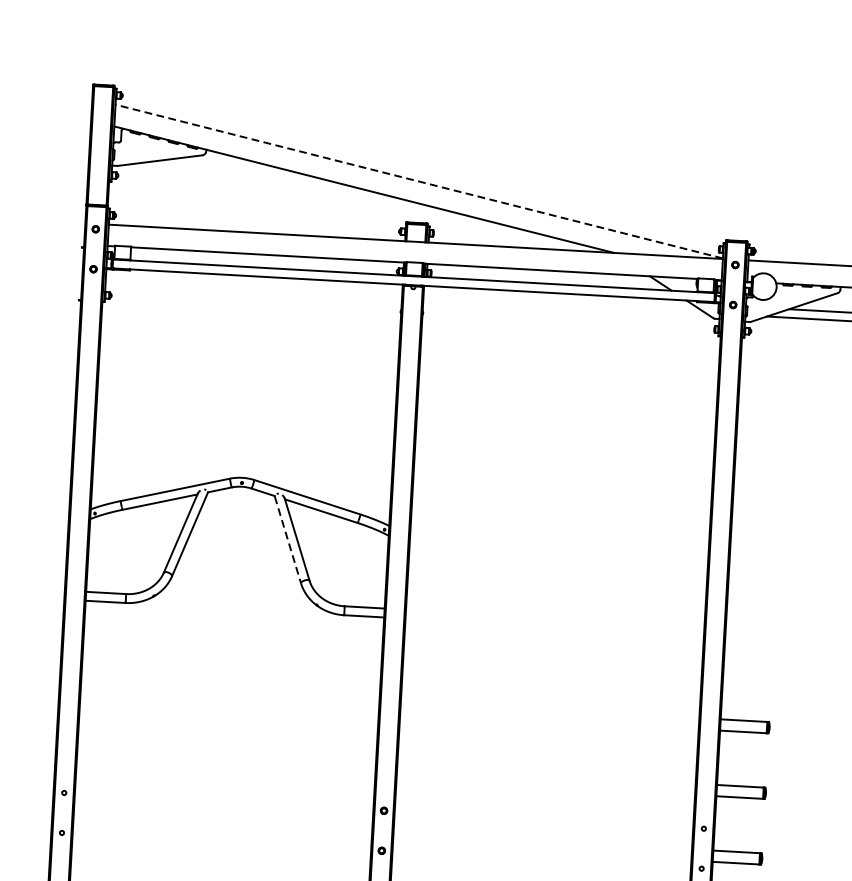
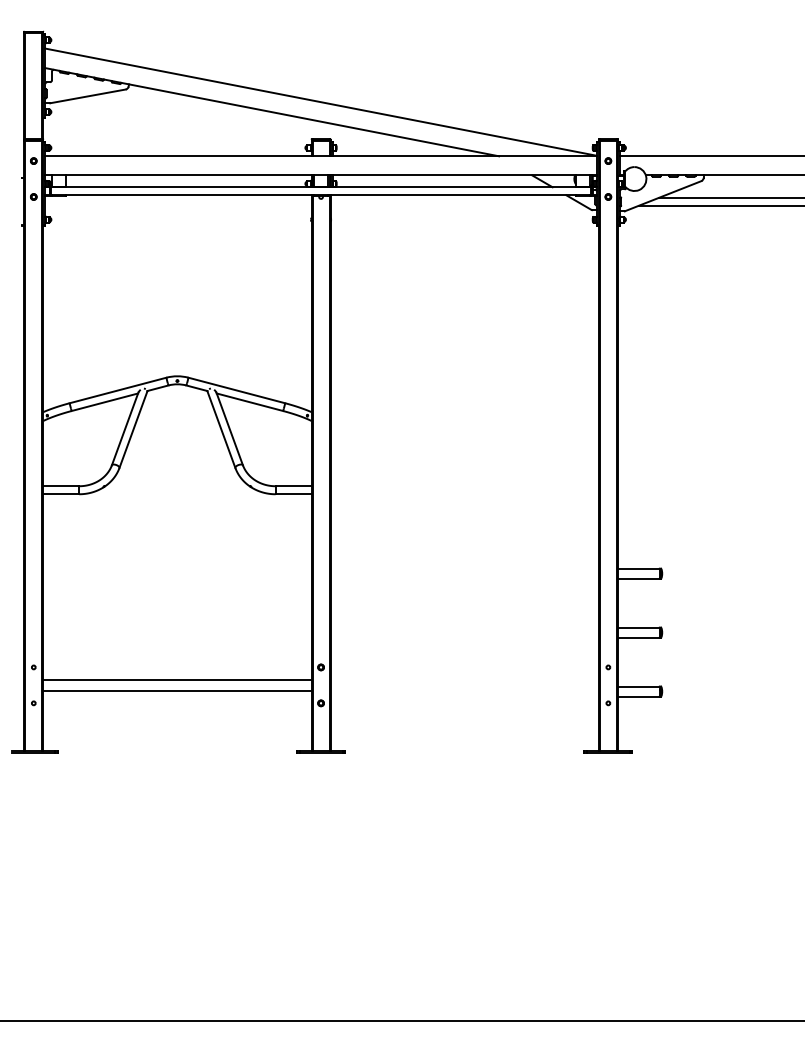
line: (419, 181) -> (321, 102), dashed -> solid
line: (288, 539) -> (221, 429), dashed -> solid
line: (223, 815) -> (177, 679), added
line: (222, 828) -> (177, 691), added

